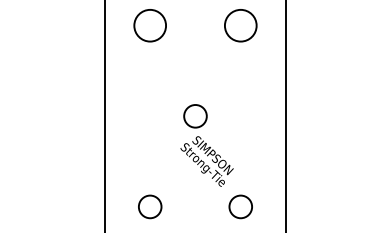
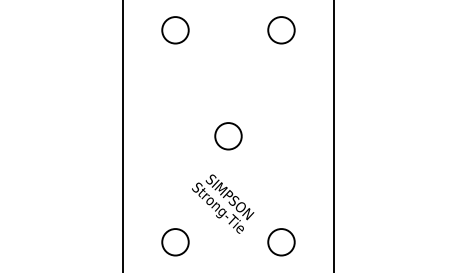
circle: (150, 25) -> (175, 30), size x0.71
circle: (240, 25) -> (281, 30), size x0.71
text: (207, 160) -> (223, 203), moved

